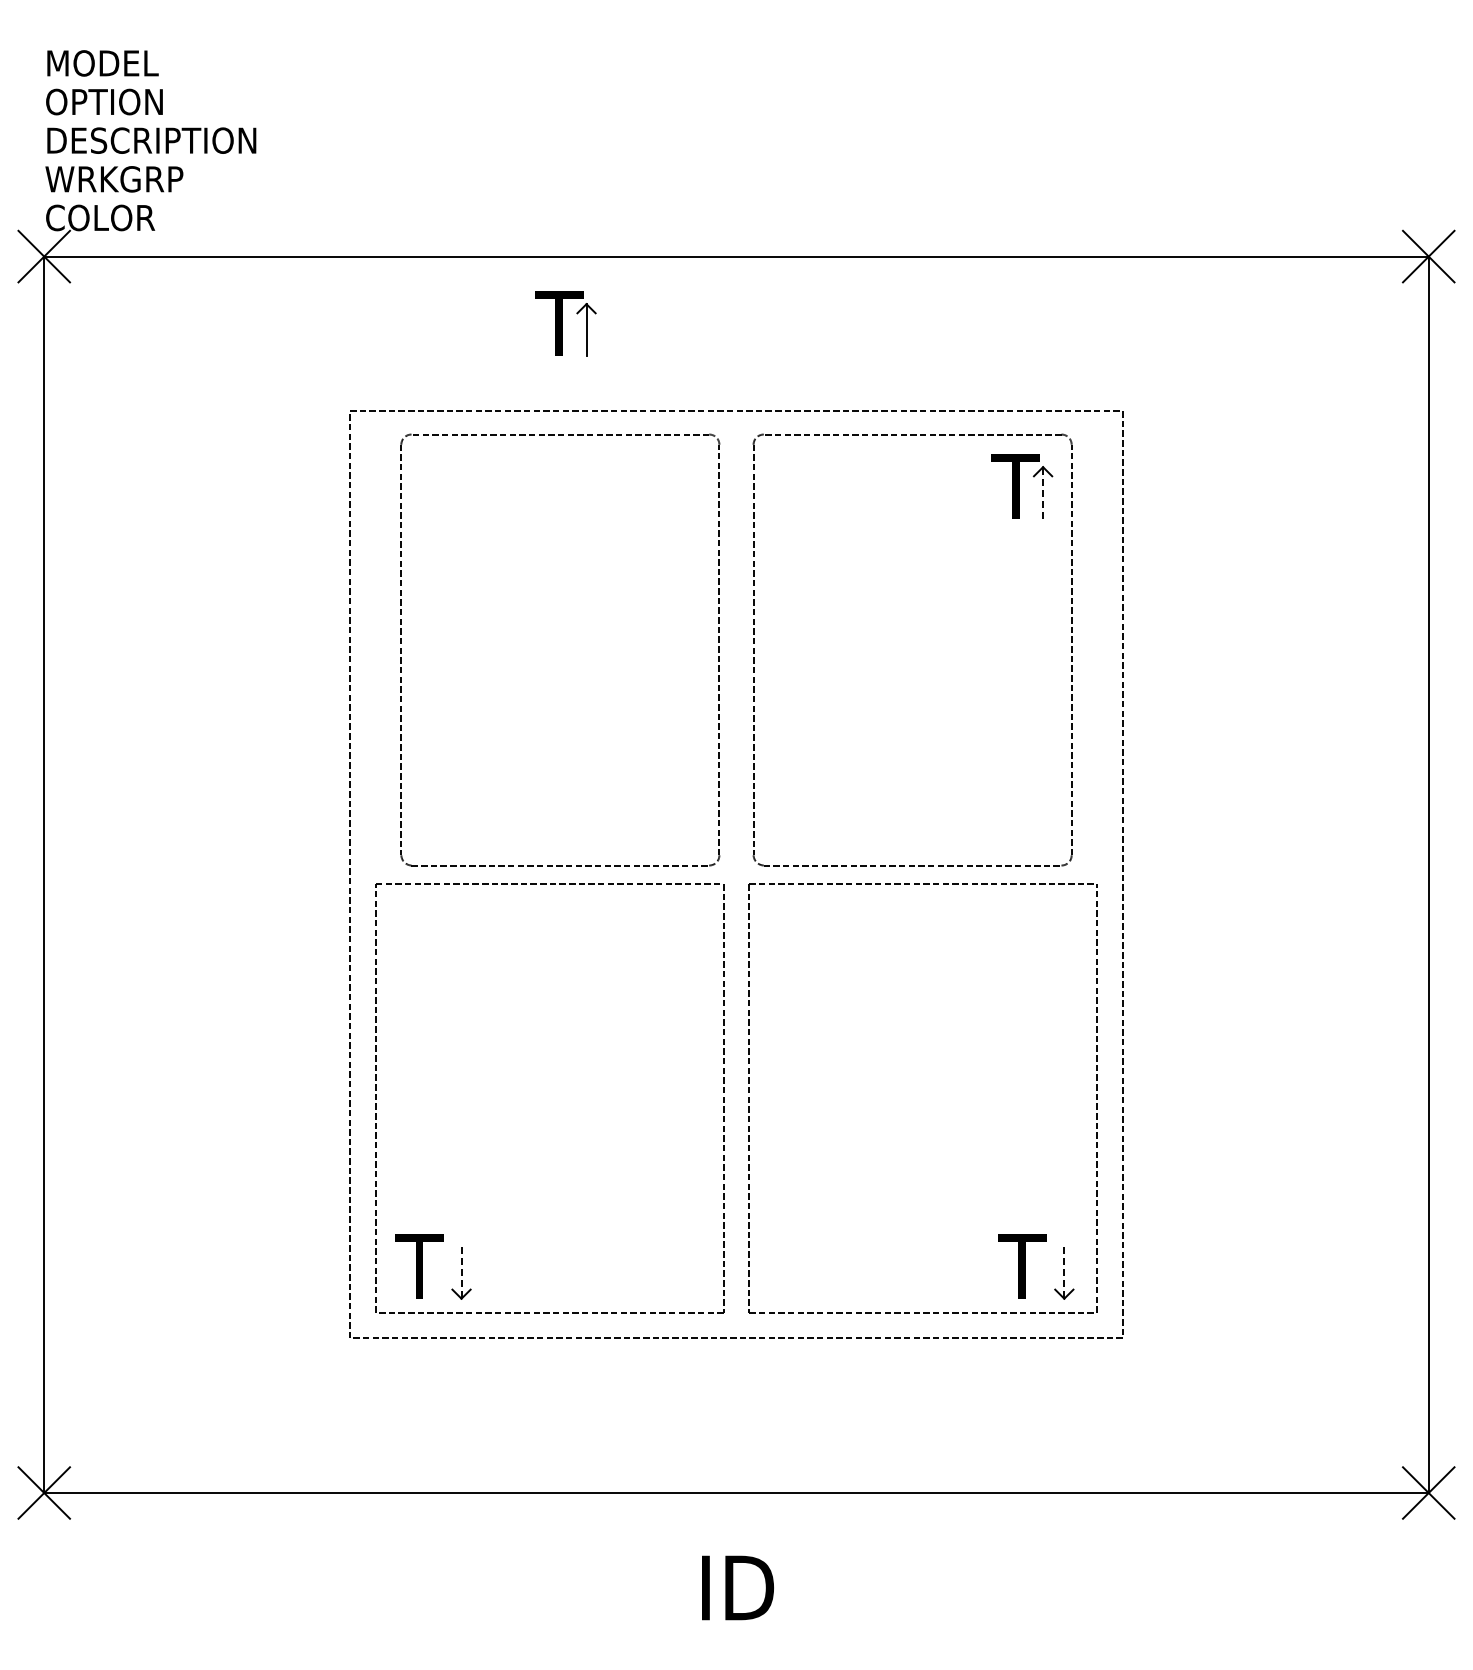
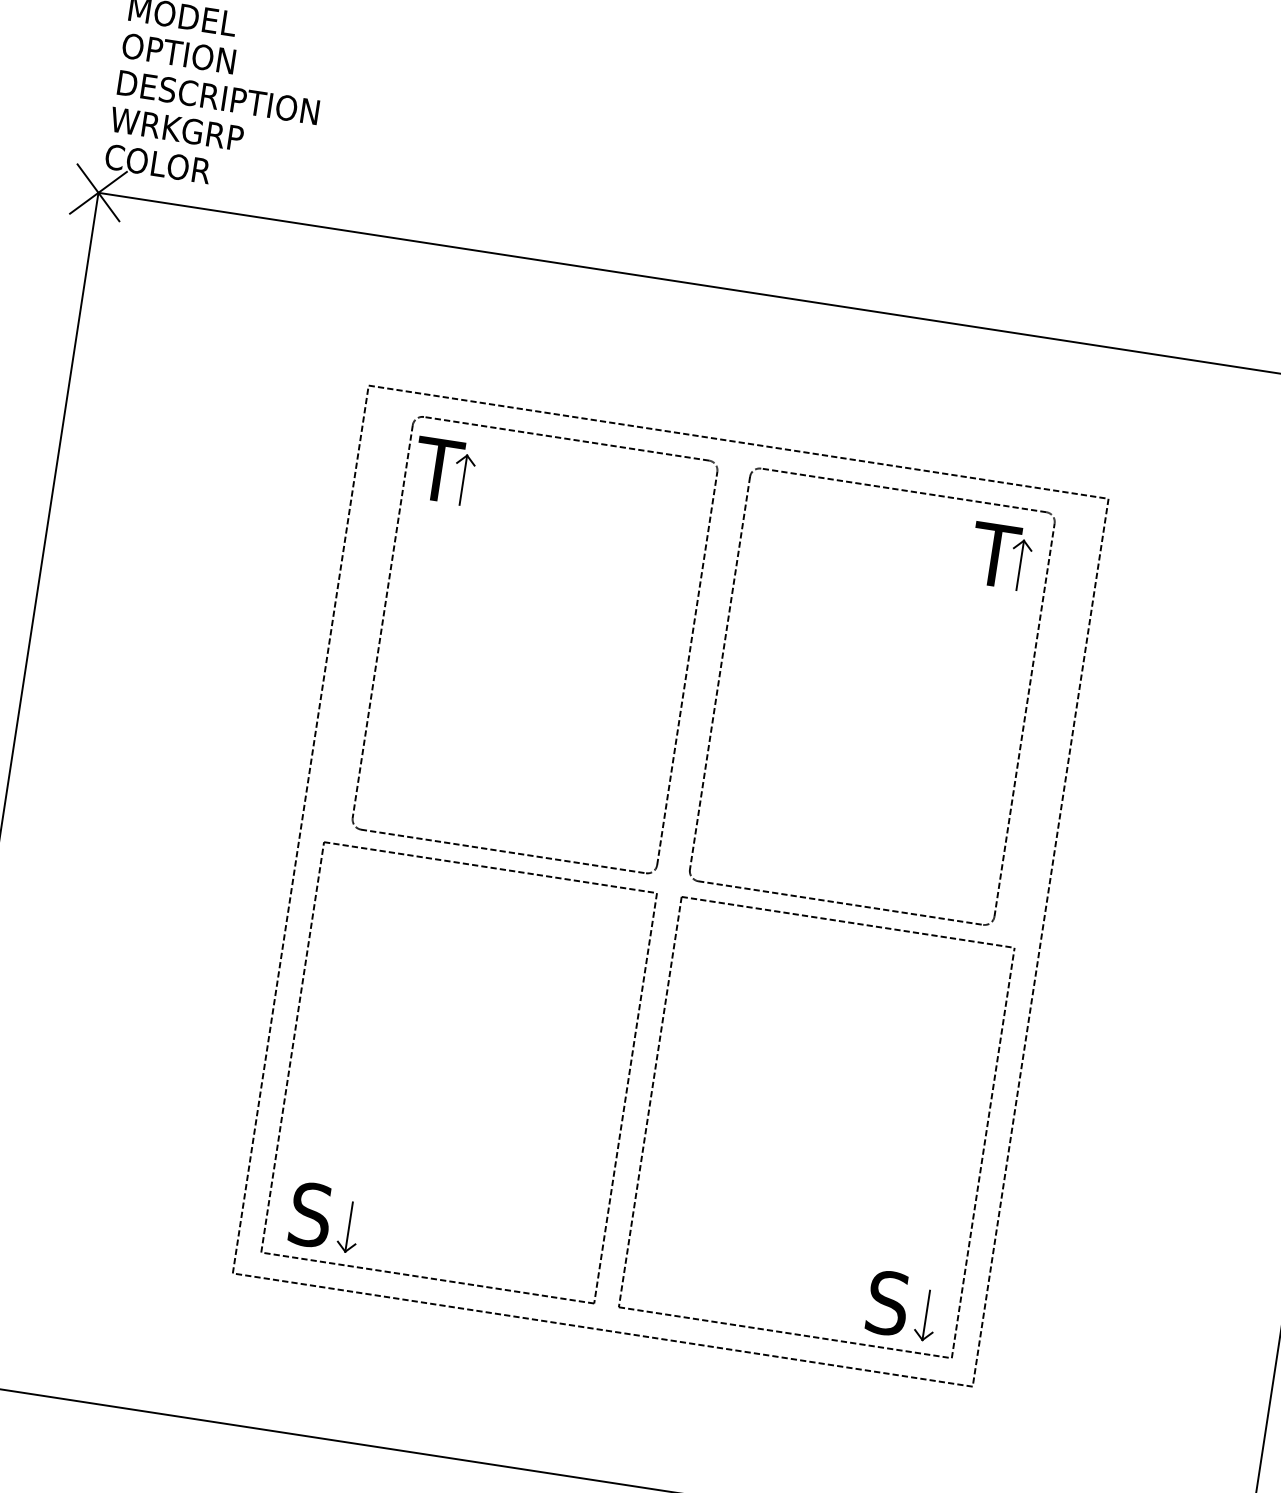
part: (565, 323) -> (444, 470), moved
line: (1043, 492) -> (1020, 565), dashed -> solid
text: (419, 1266) -> (309, 1214), T -> S
text: (1022, 1266) -> (887, 1303), T -> S
line: (461, 1272) -> (349, 1226), dashed -> solid
line: (1064, 1272) -> (926, 1314), dashed -> solid

